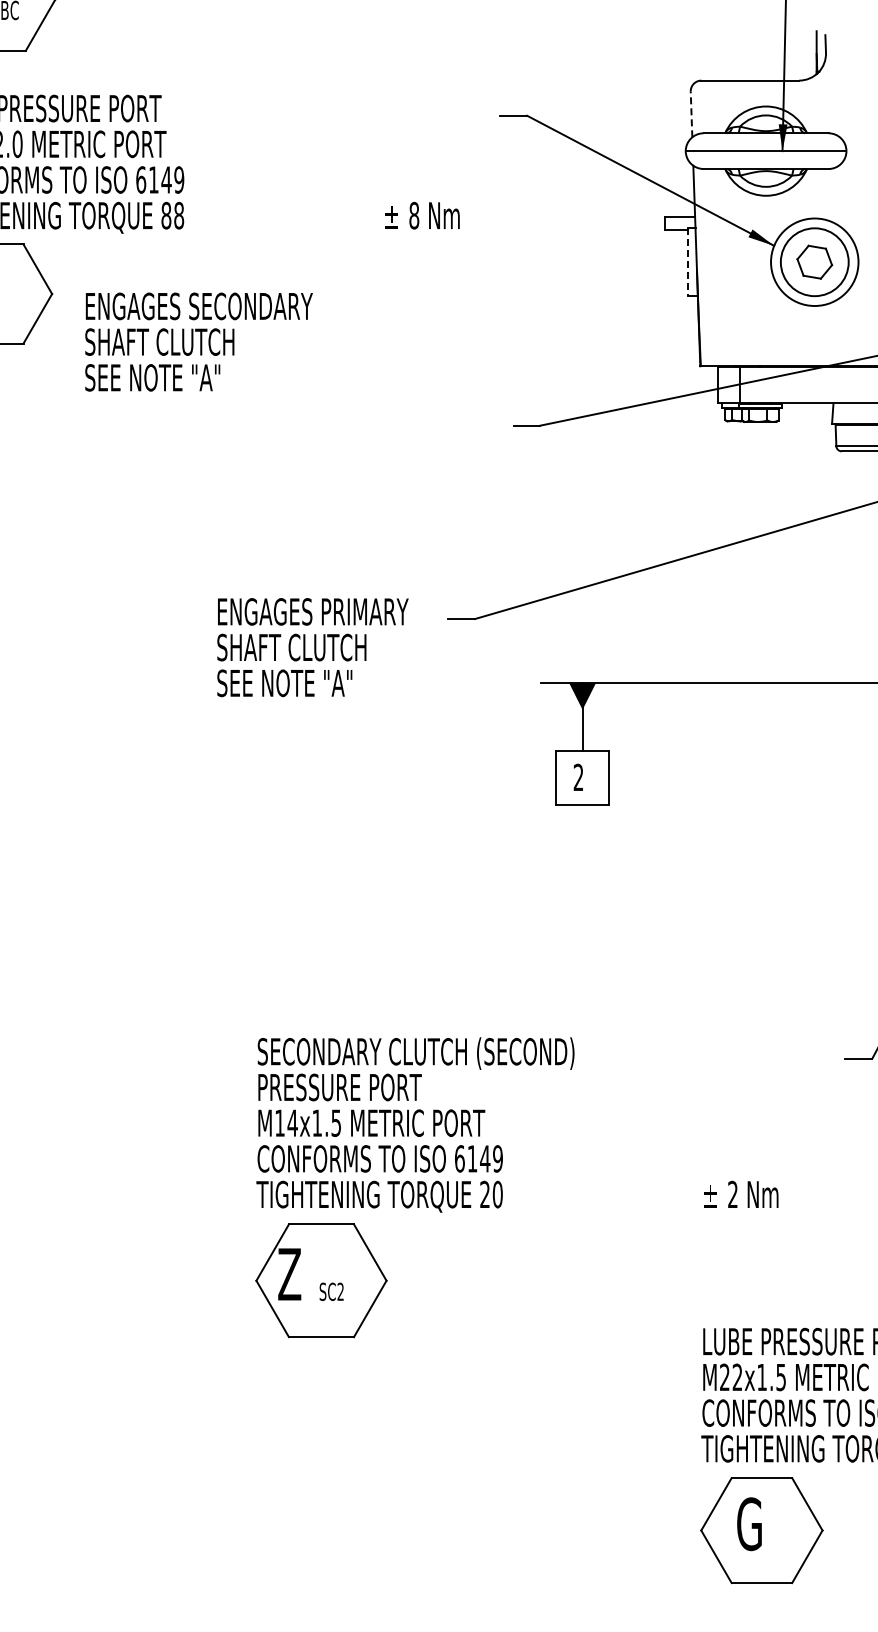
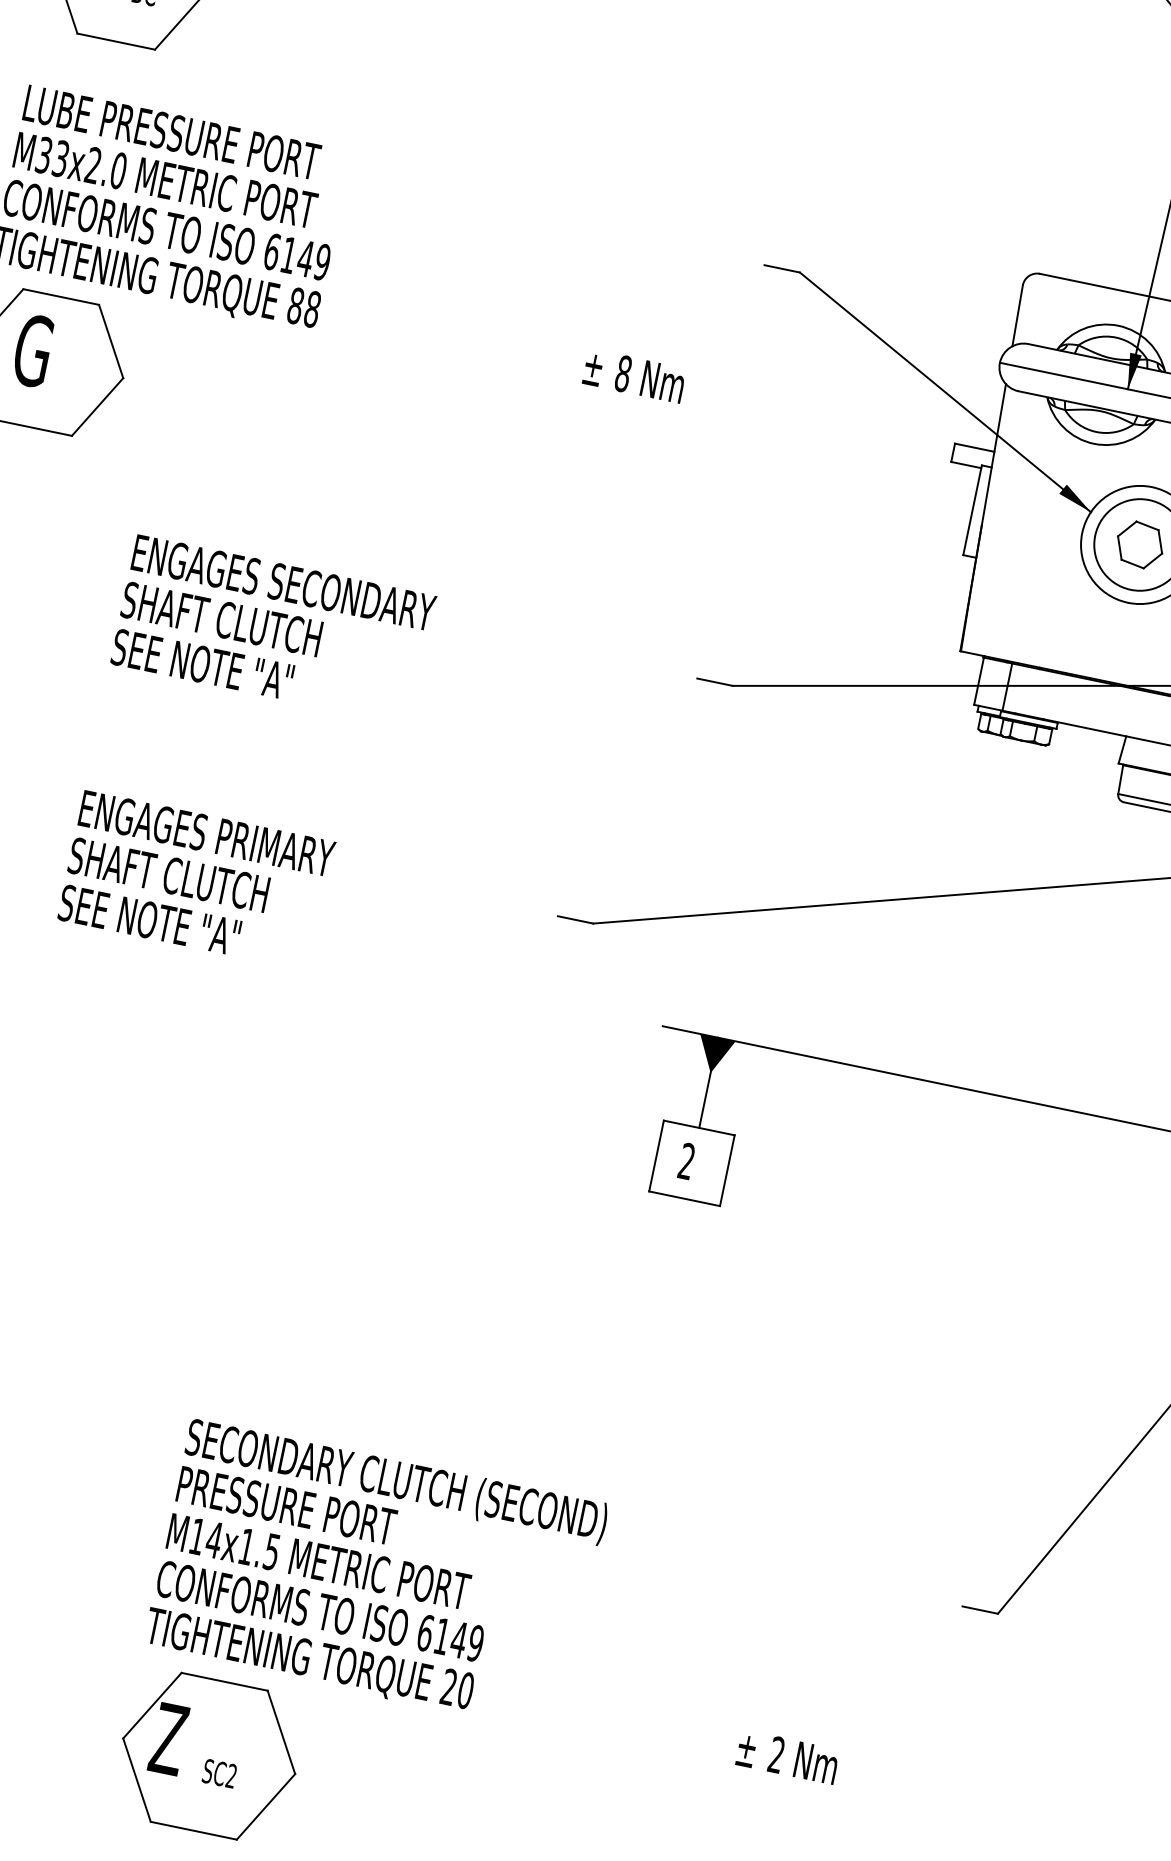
line: (691, 114) -> (1017, 315), dashed -> solid
line: (688, 262) -> (973, 510), dashed -> solid
text: (198, 341) -> (273, 629), moved
text: (312, 647) -> (196, 880), moved

